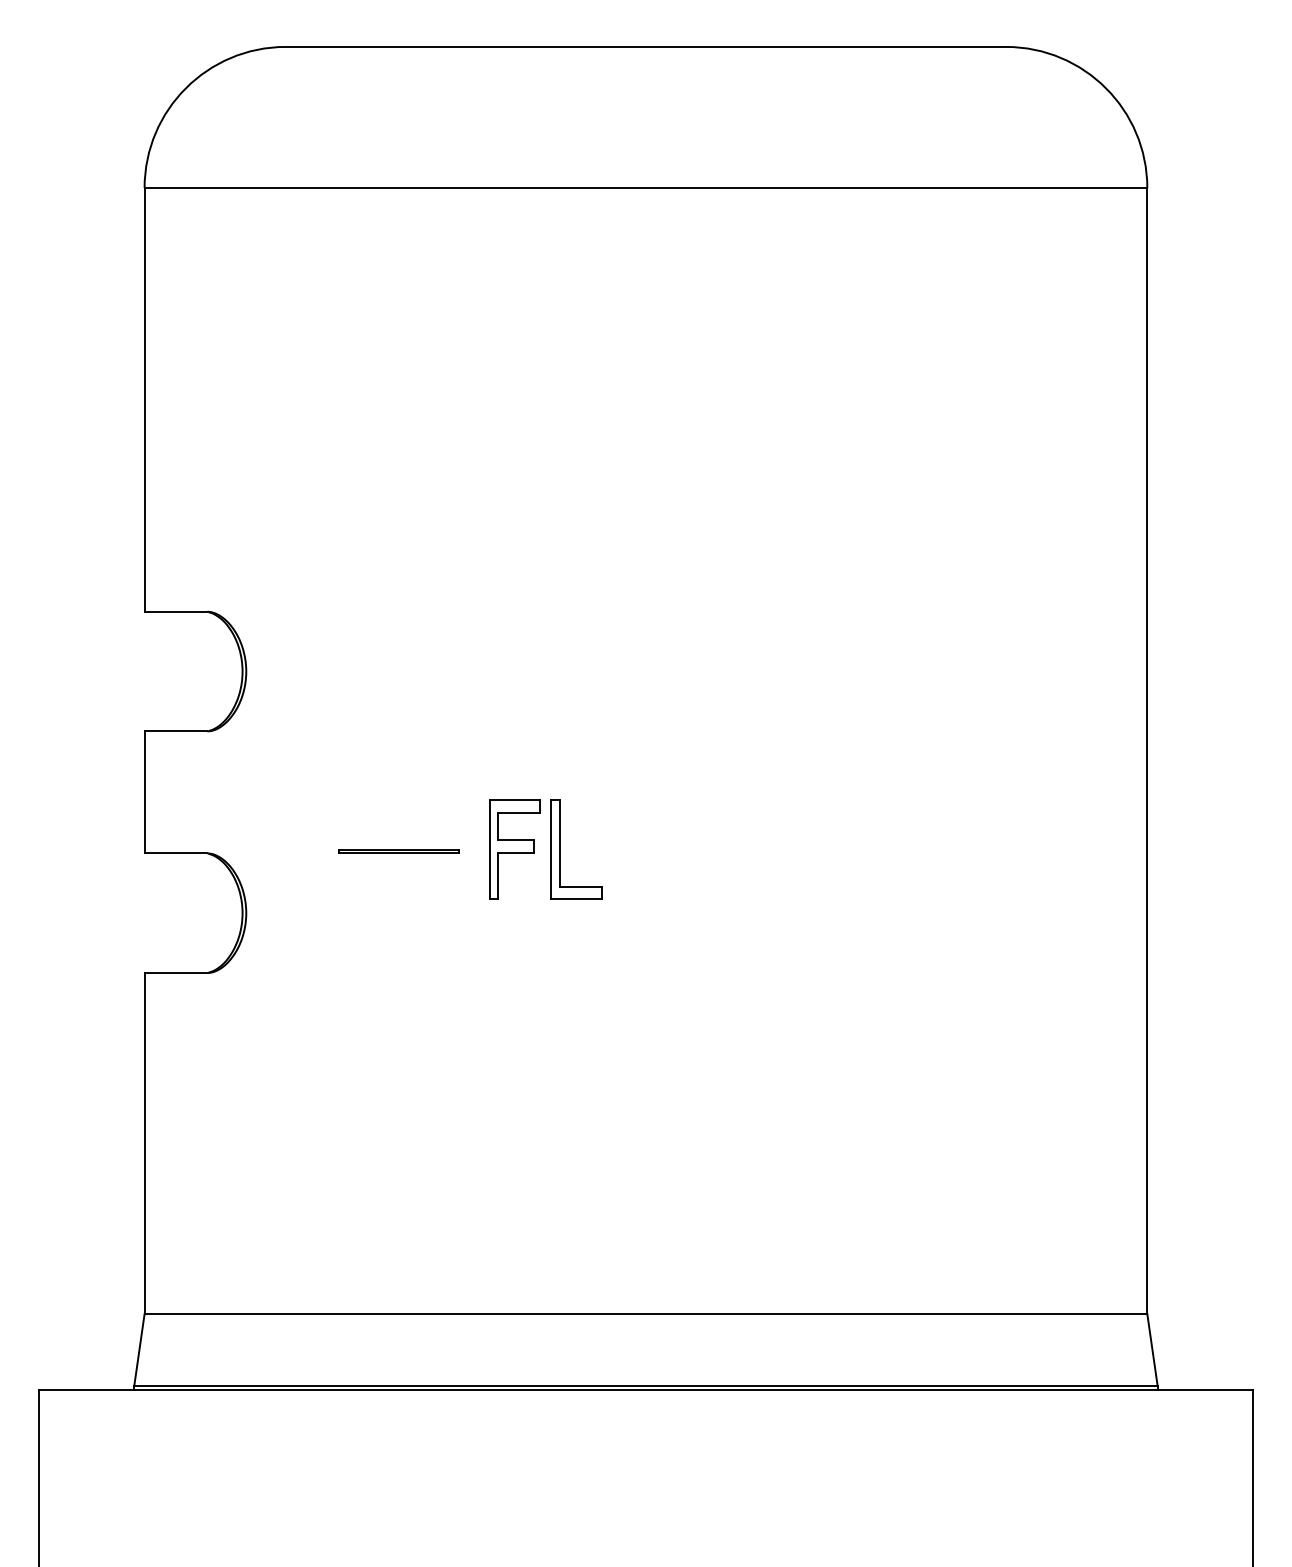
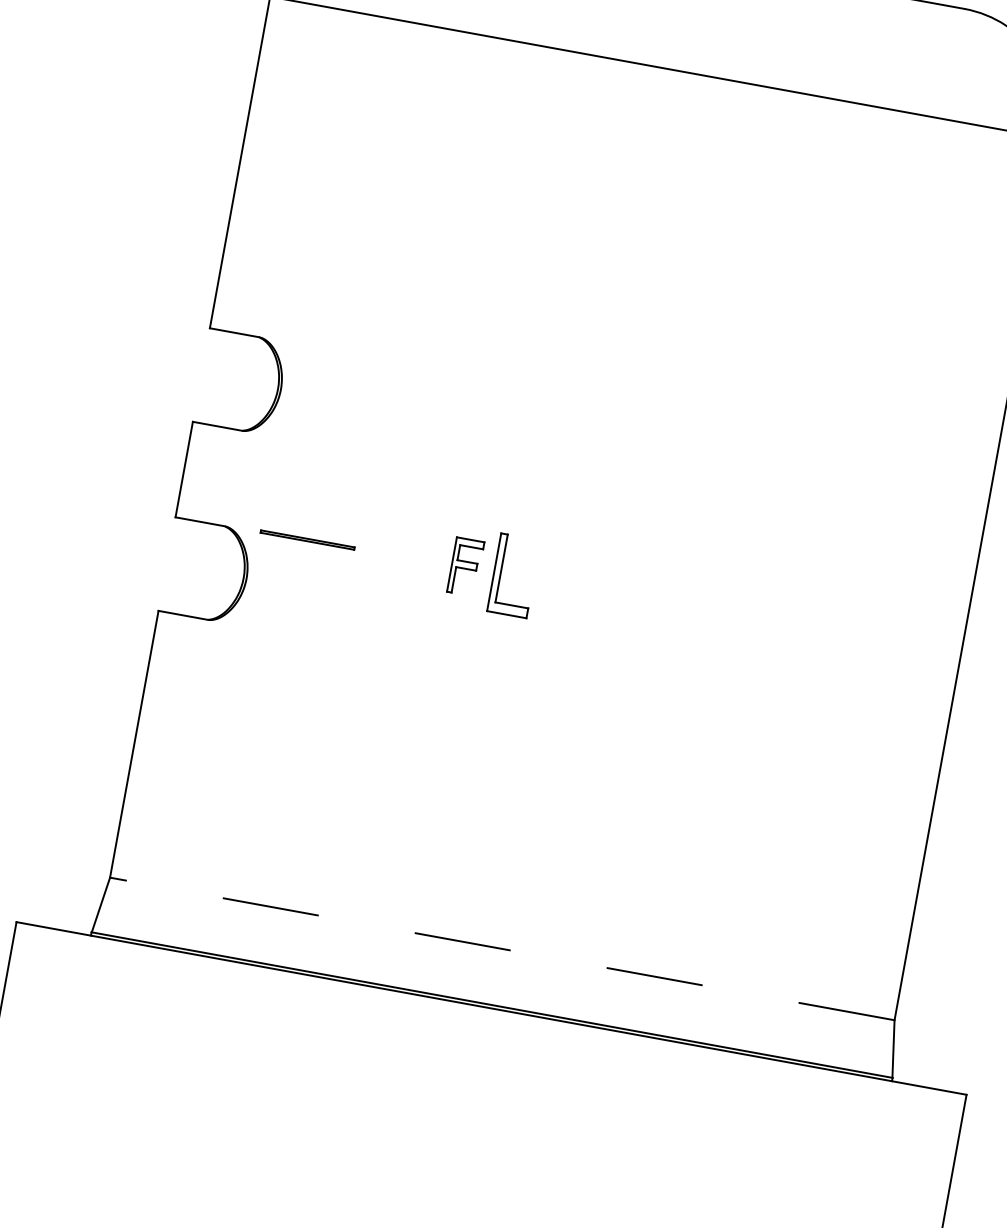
part: (514, 849) -> (465, 566), size x0.7
line: (398, 850) -> (307, 538), moved
line: (645, 1313) -> (502, 948), solid -> dashed

